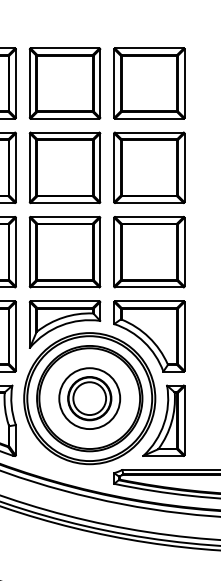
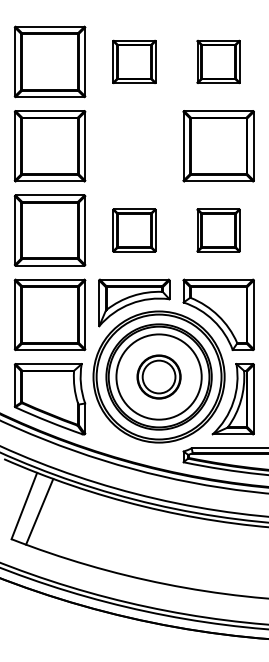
part: (65, 83) -> (134, 61), size x0.6
part: (149, 83) -> (218, 61), size x0.6
part: (65, 168) -> (134, 146), removed
part: (65, 252) -> (134, 230), size x0.6
part: (149, 252) -> (218, 230), size x0.6
circle: (89, 398) -> (158, 376), size x1.4

